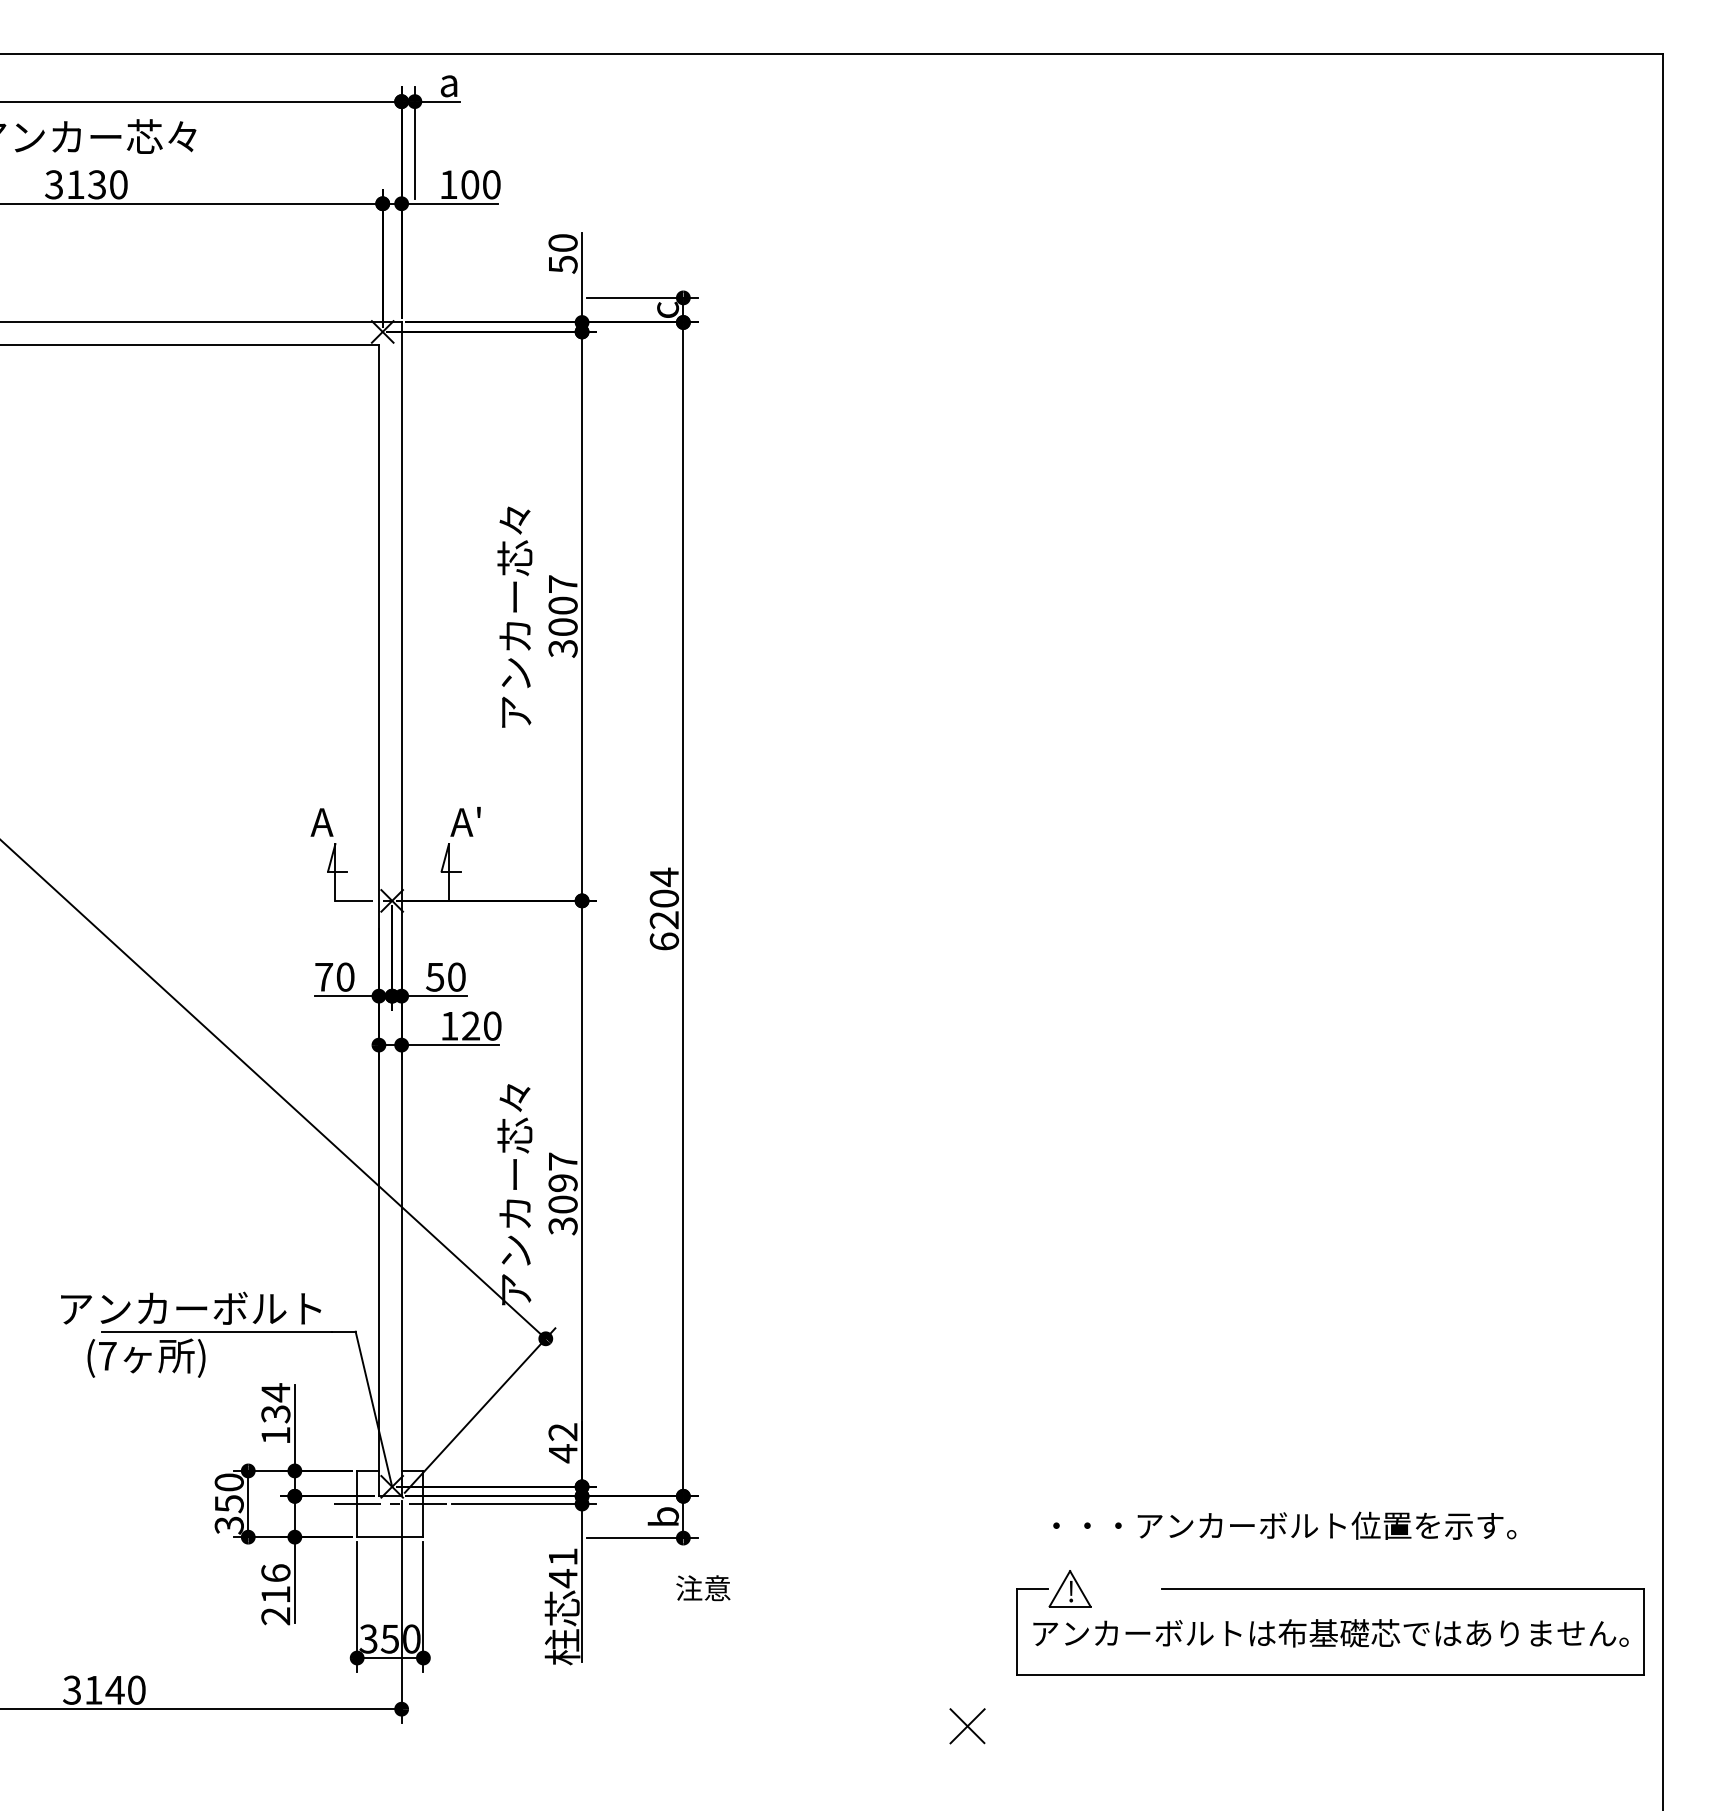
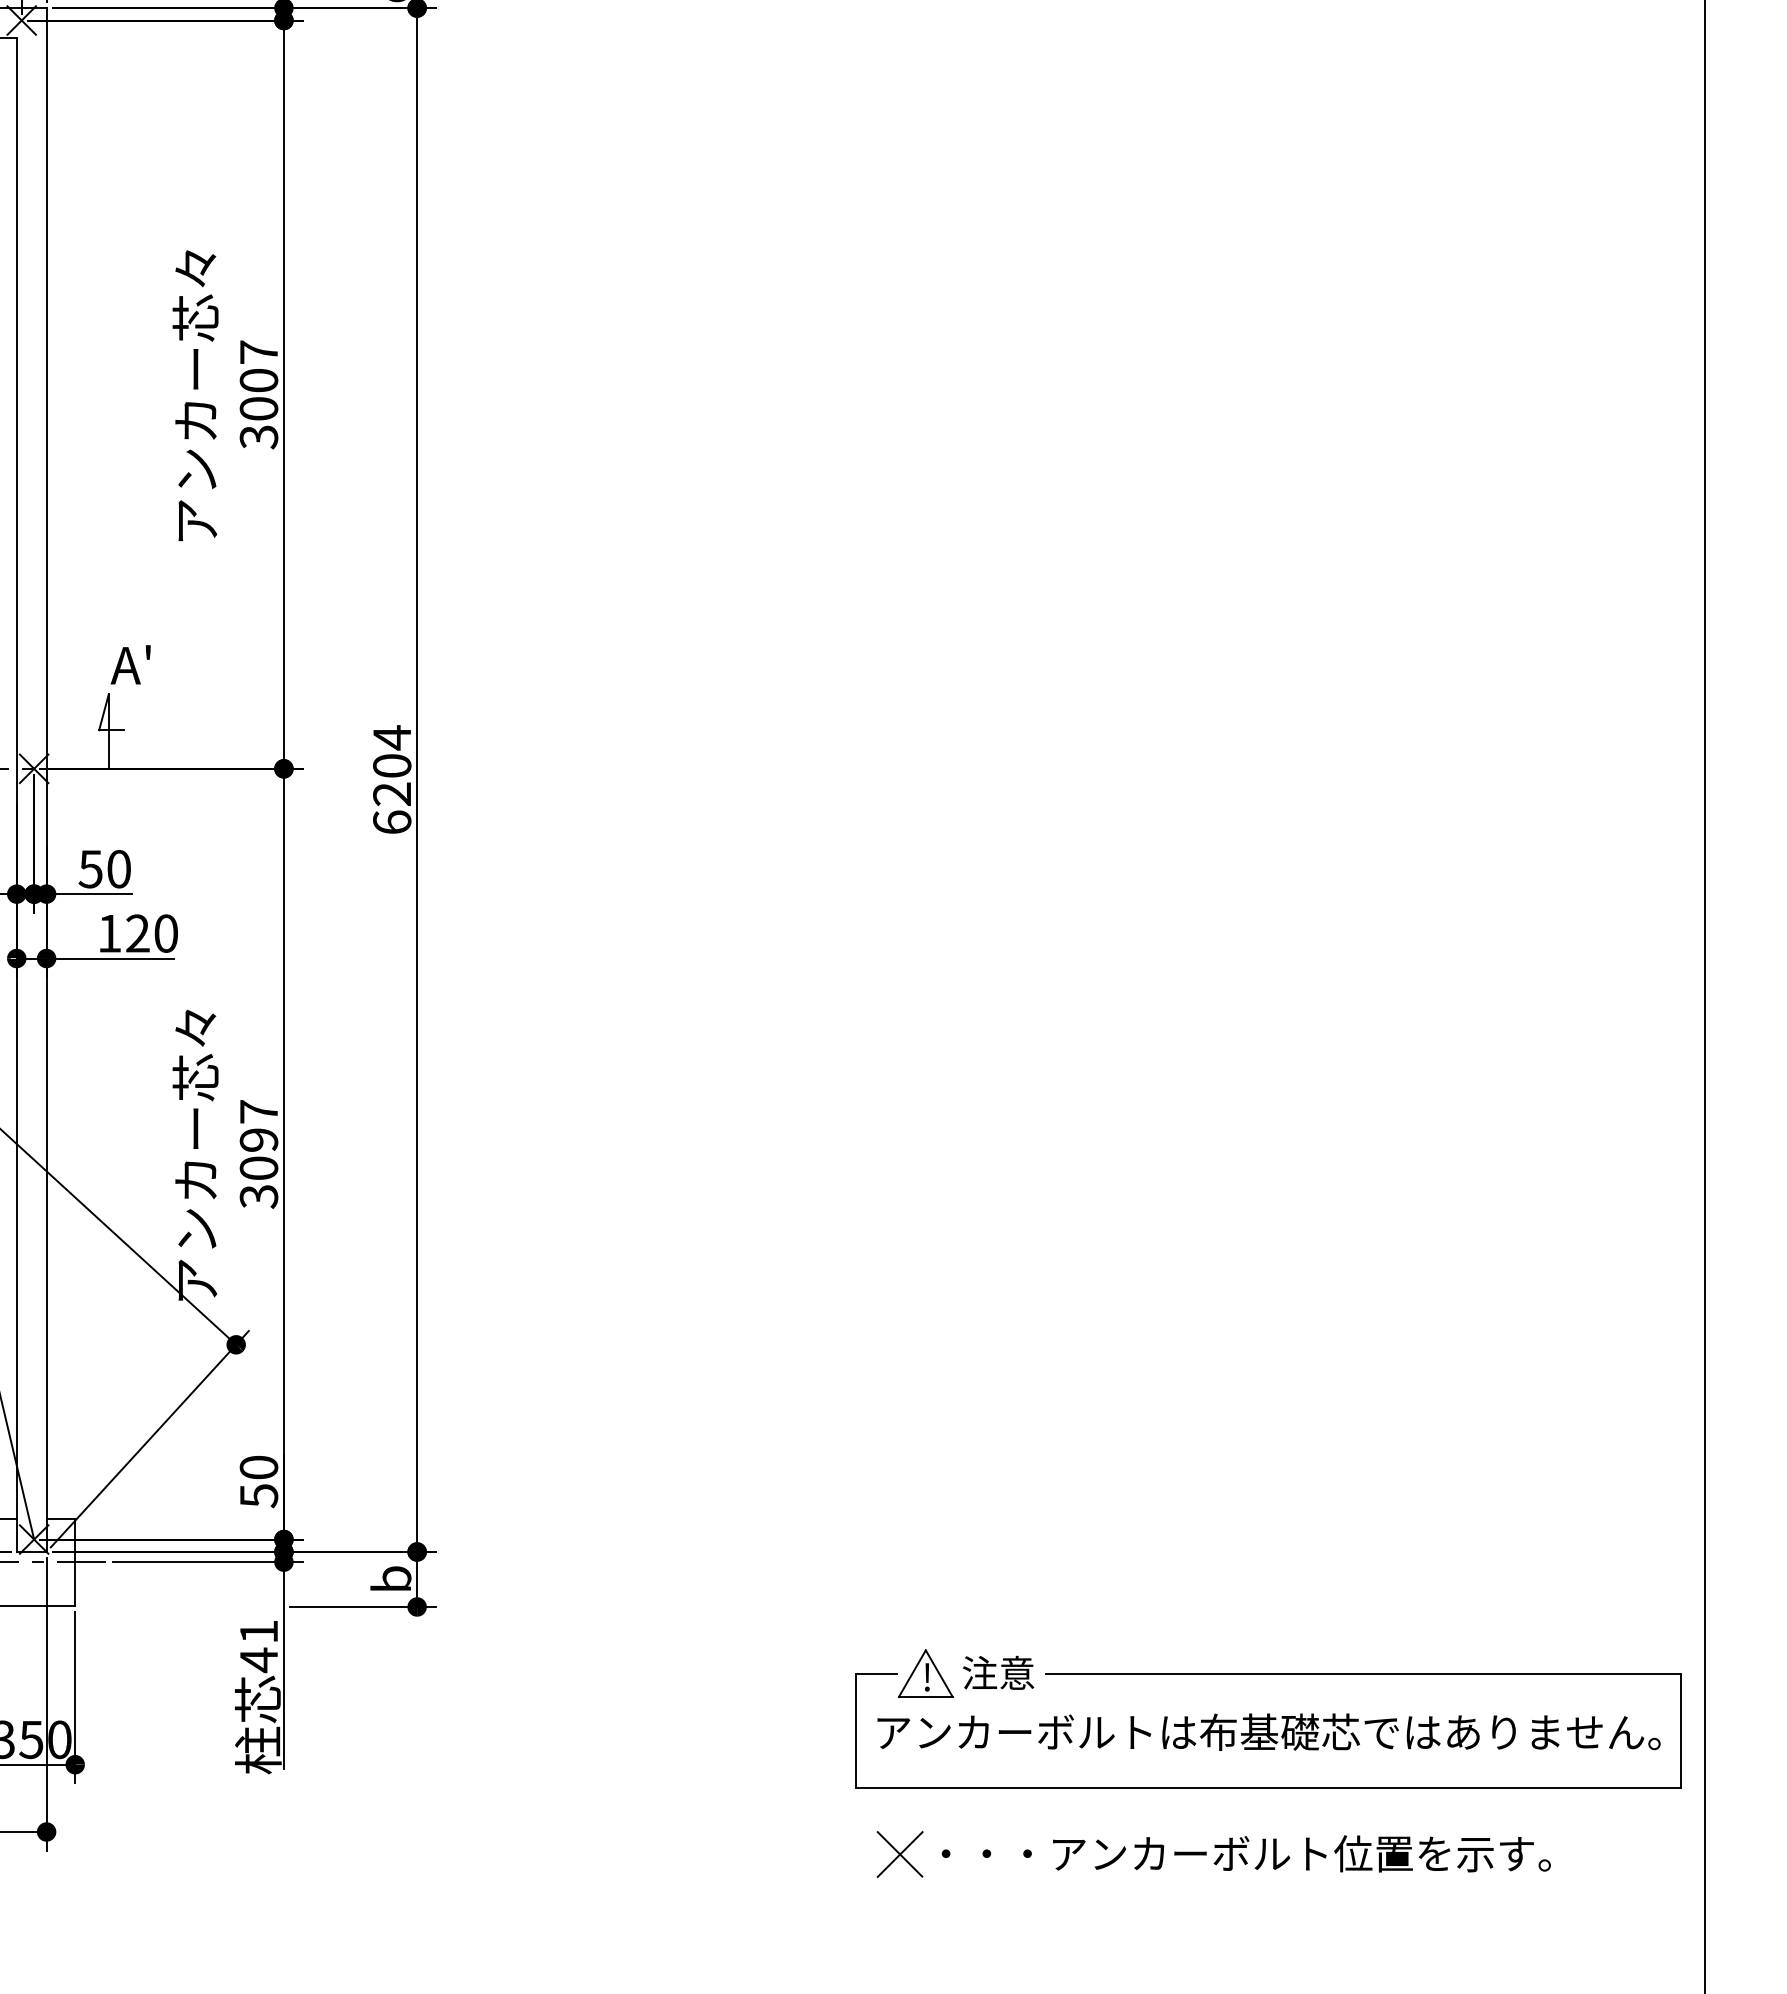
text: (562, 1443) -> (258, 1482), 42 -> 50
text: (1284, 1525) -> (1245, 1853), moved
text: (703, 1588) -> (998, 1673), moved
part: (967, 1726) -> (900, 1854), moved

